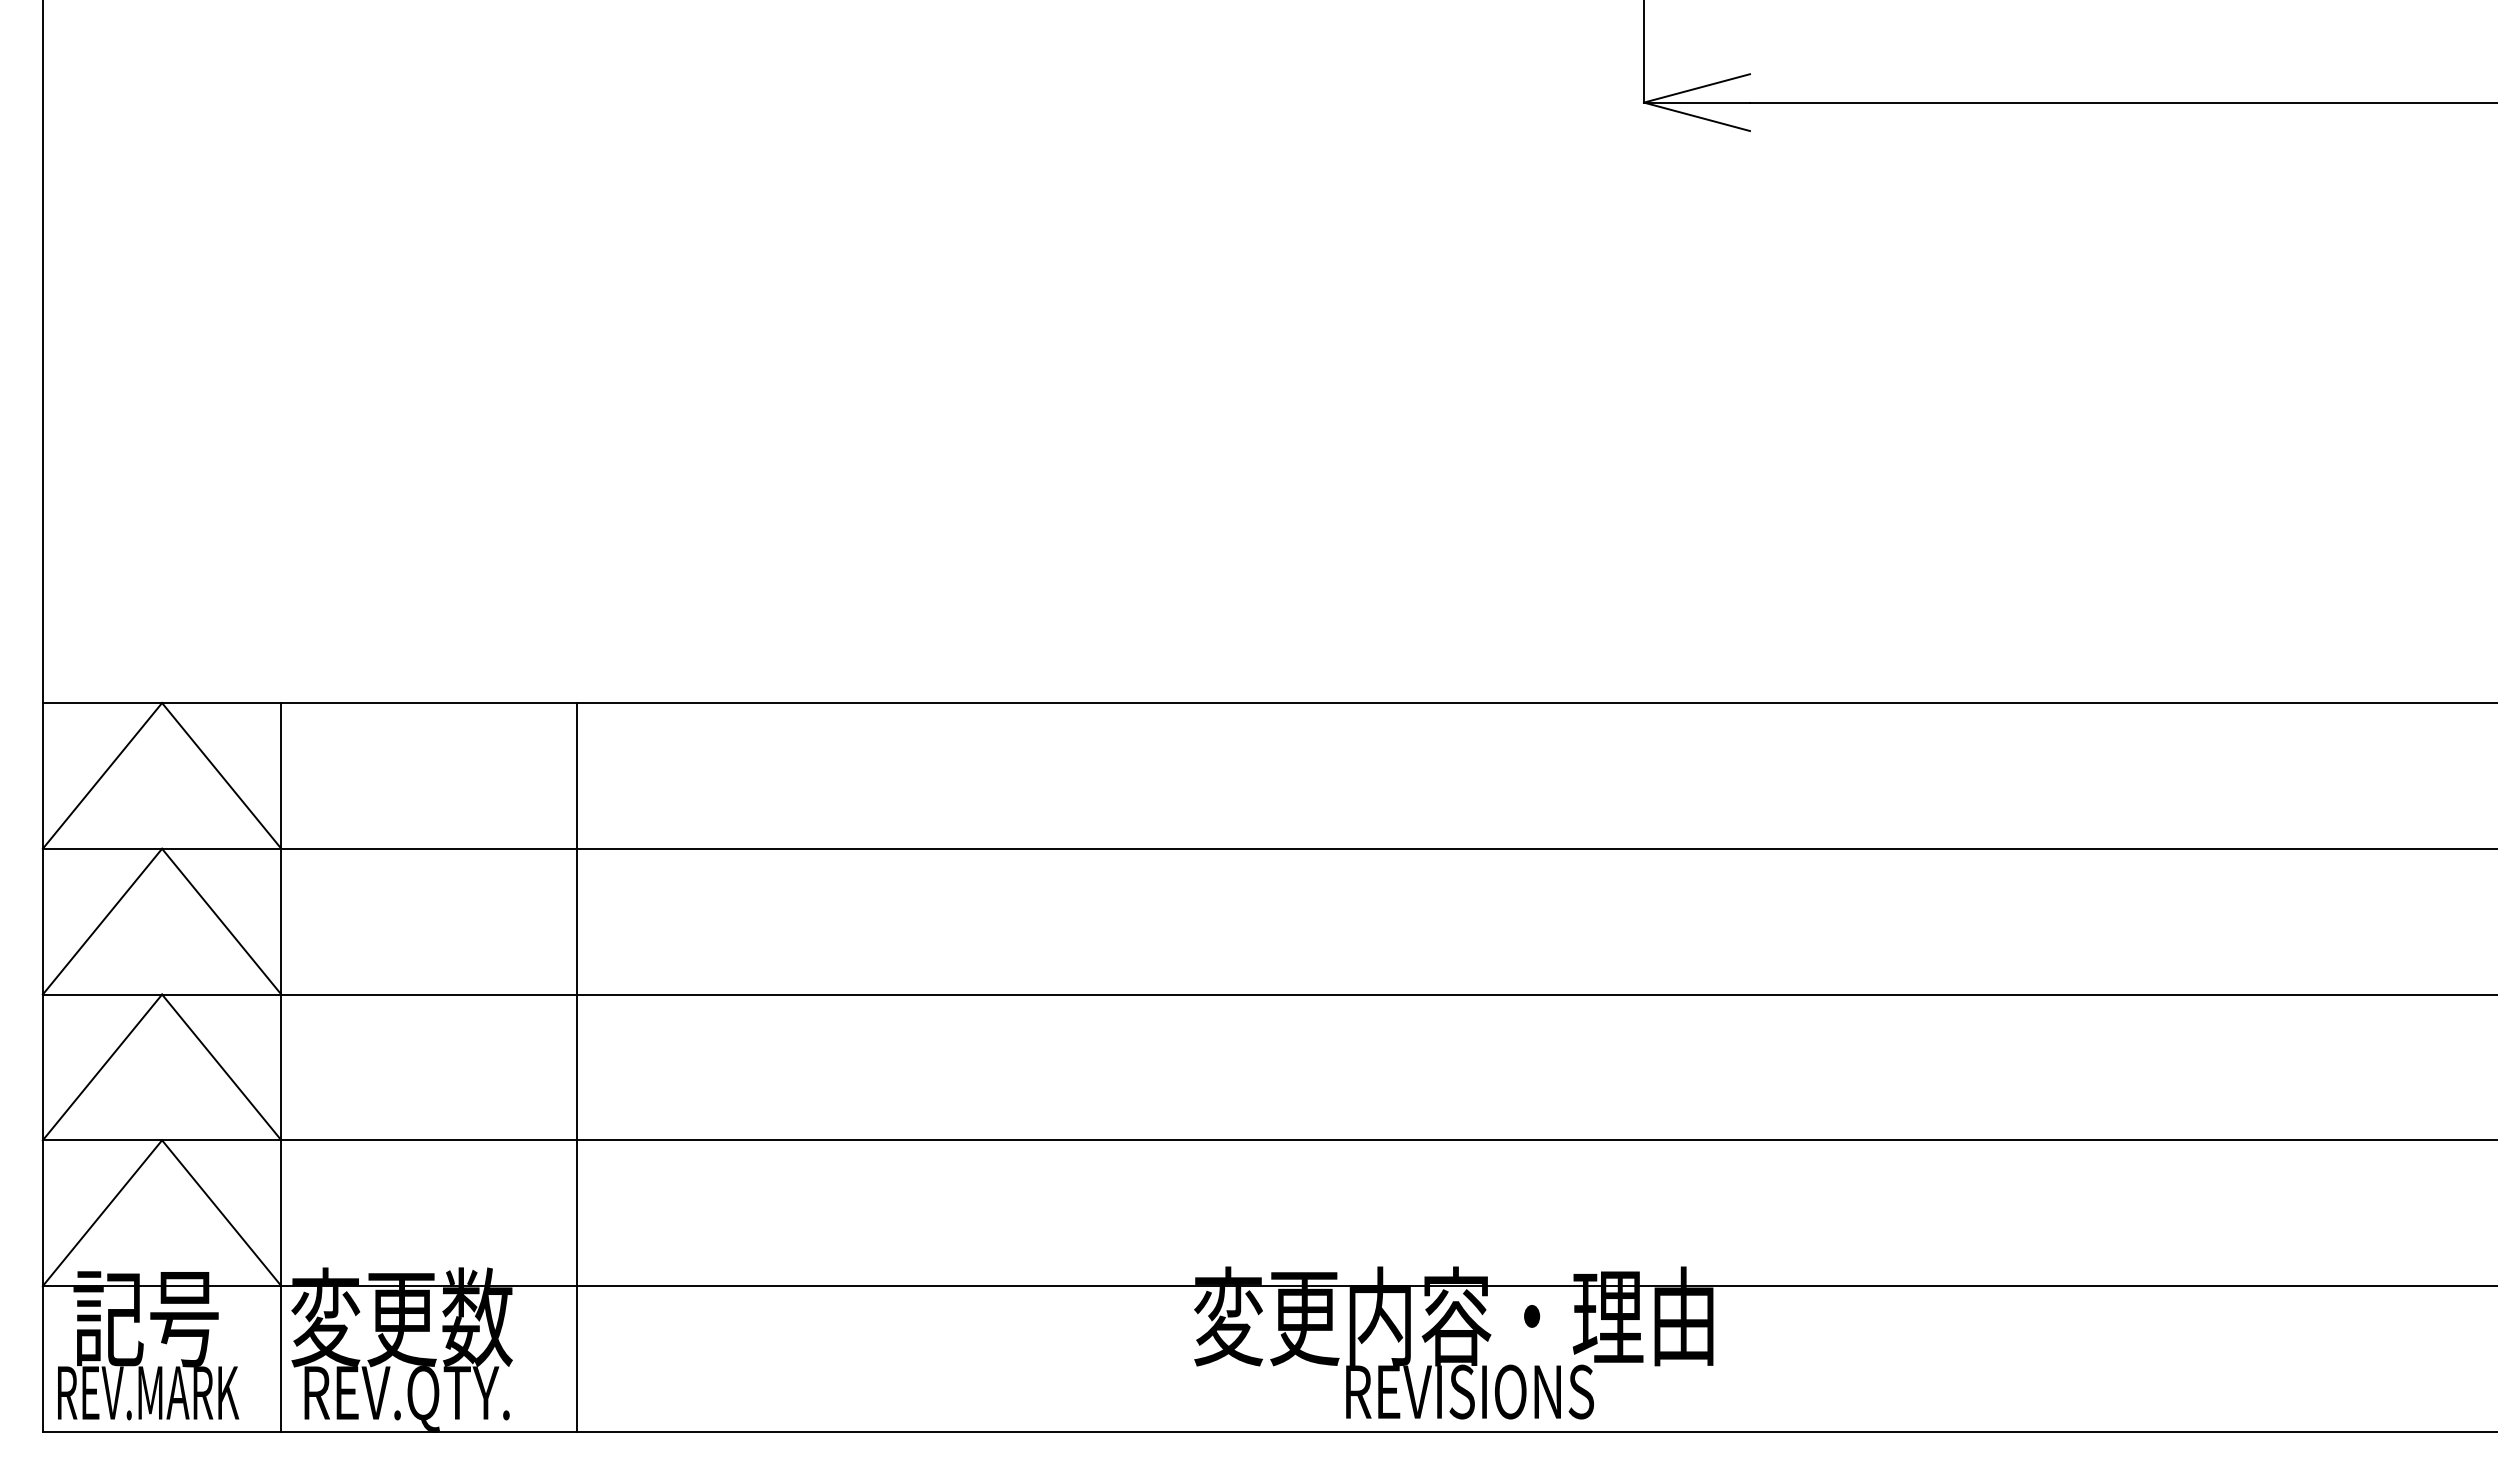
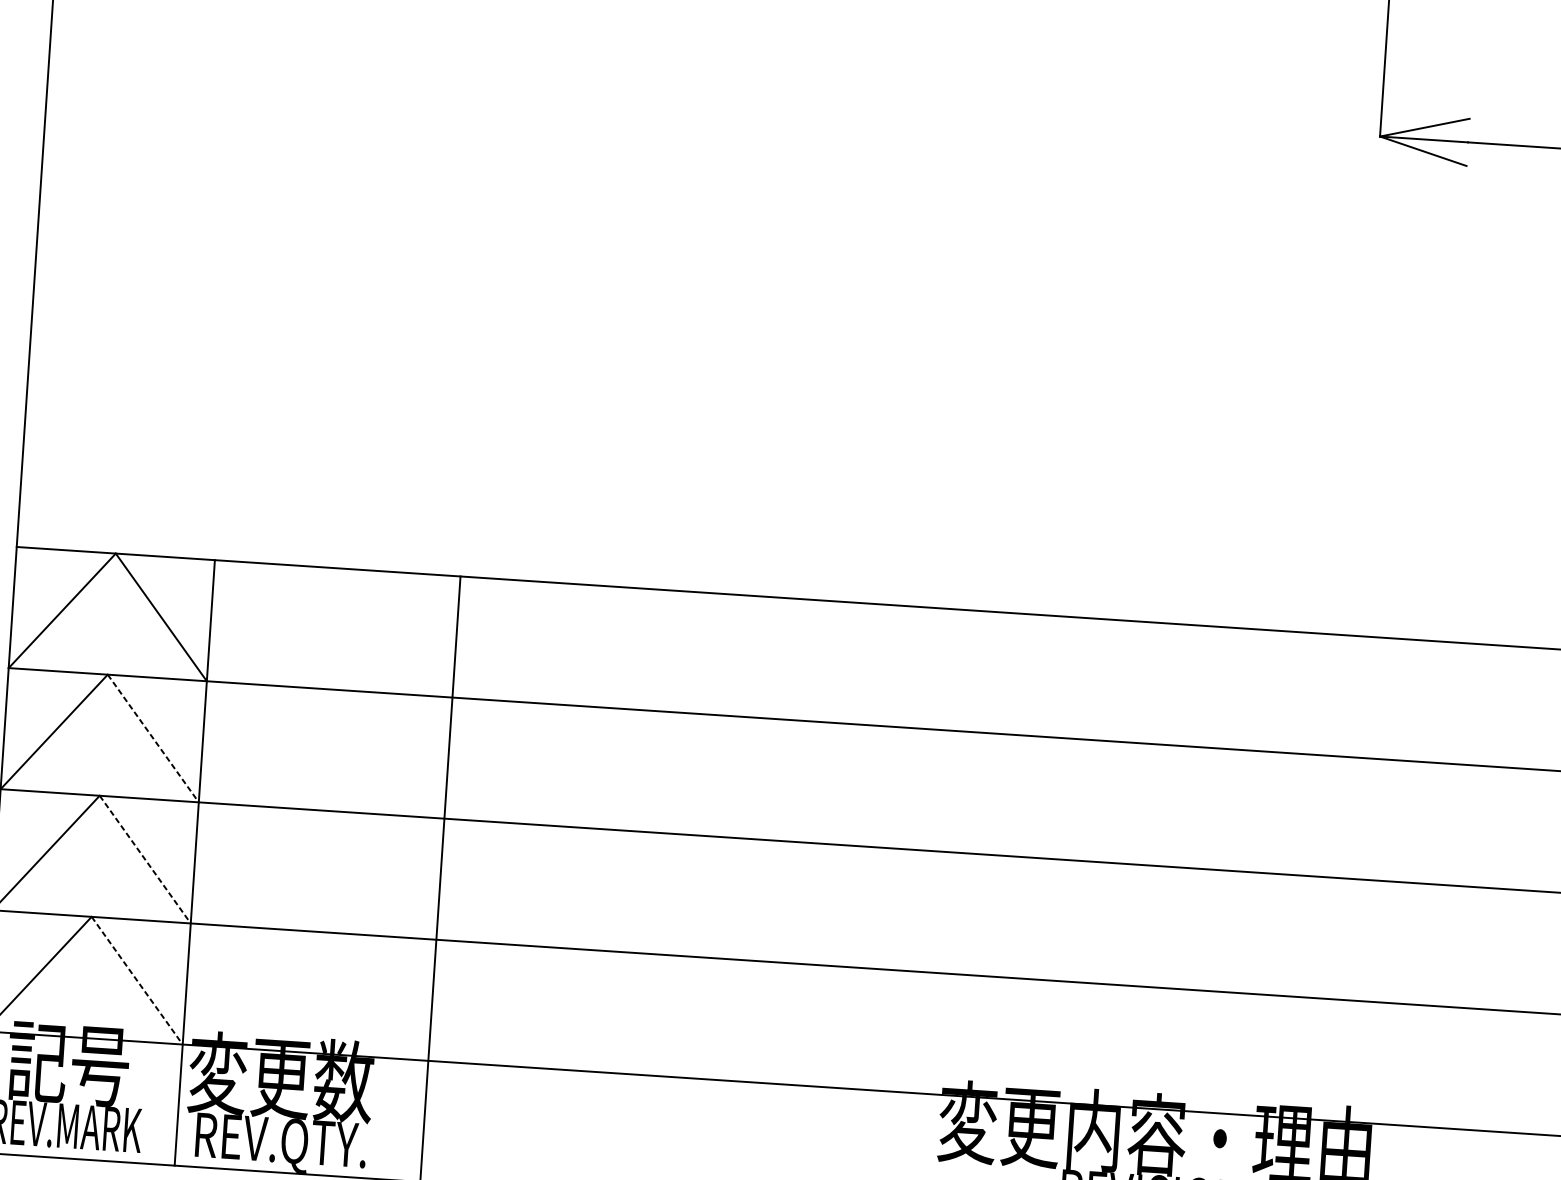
line: (222, 922) -> (153, 739), solid -> dashed
line: (222, 1067) -> (145, 859), solid -> dashed
line: (222, 1213) -> (137, 980), solid -> dashed

